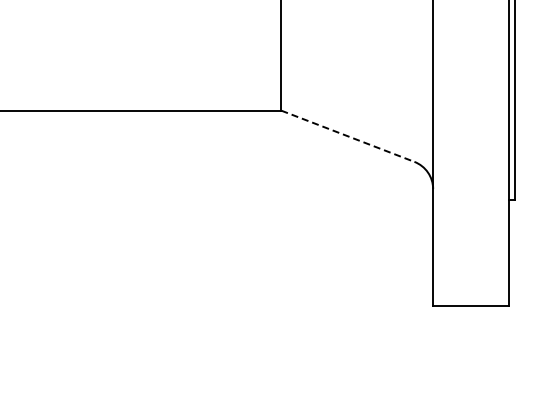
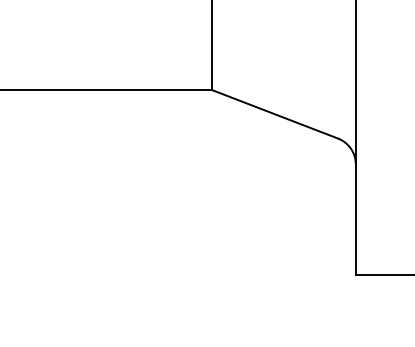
line: (348, 136) -> (275, 114), dashed -> solid

